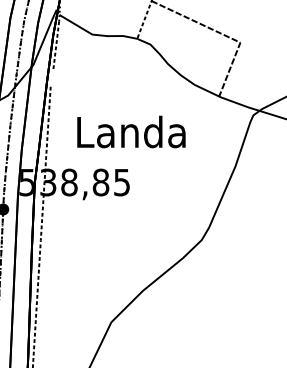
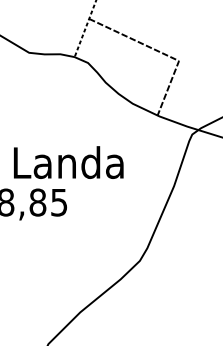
text: (131, 131) -> (68, 162), moved

